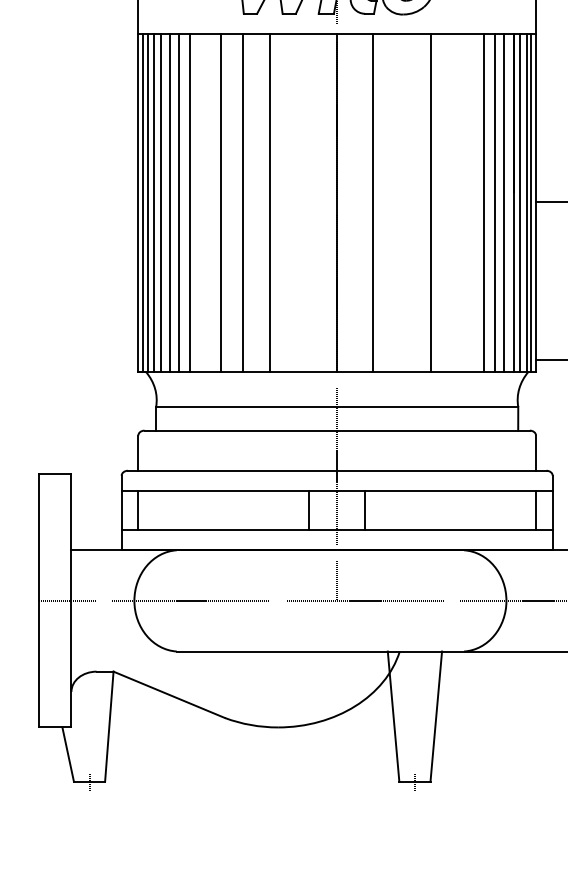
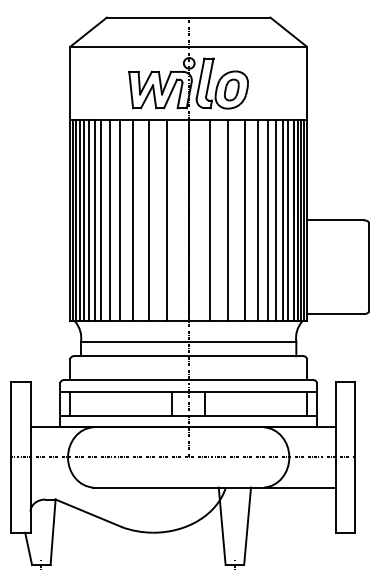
line: (204, 202) -> (109, 220), added
line: (301, 202) -> (167, 220), added
line: (404, 202) -> (228, 220), added
line: (452, 202) -> (257, 220), added
line: (469, 202) -> (267, 220), added

